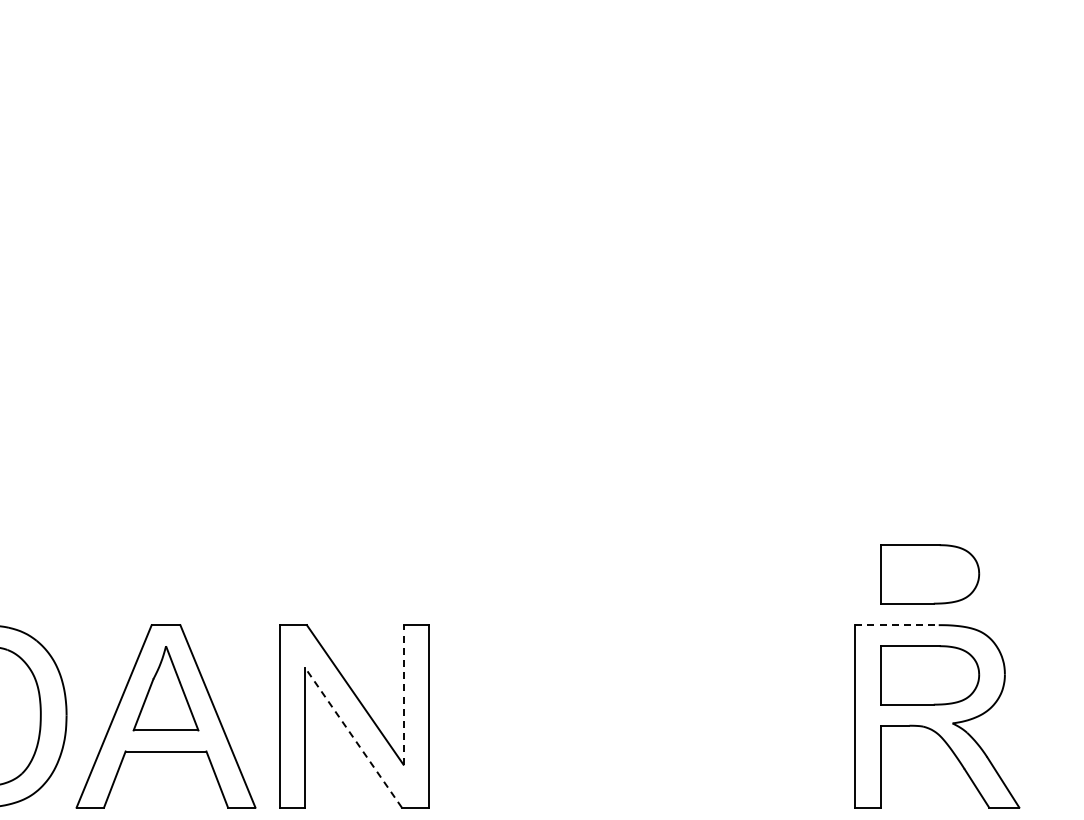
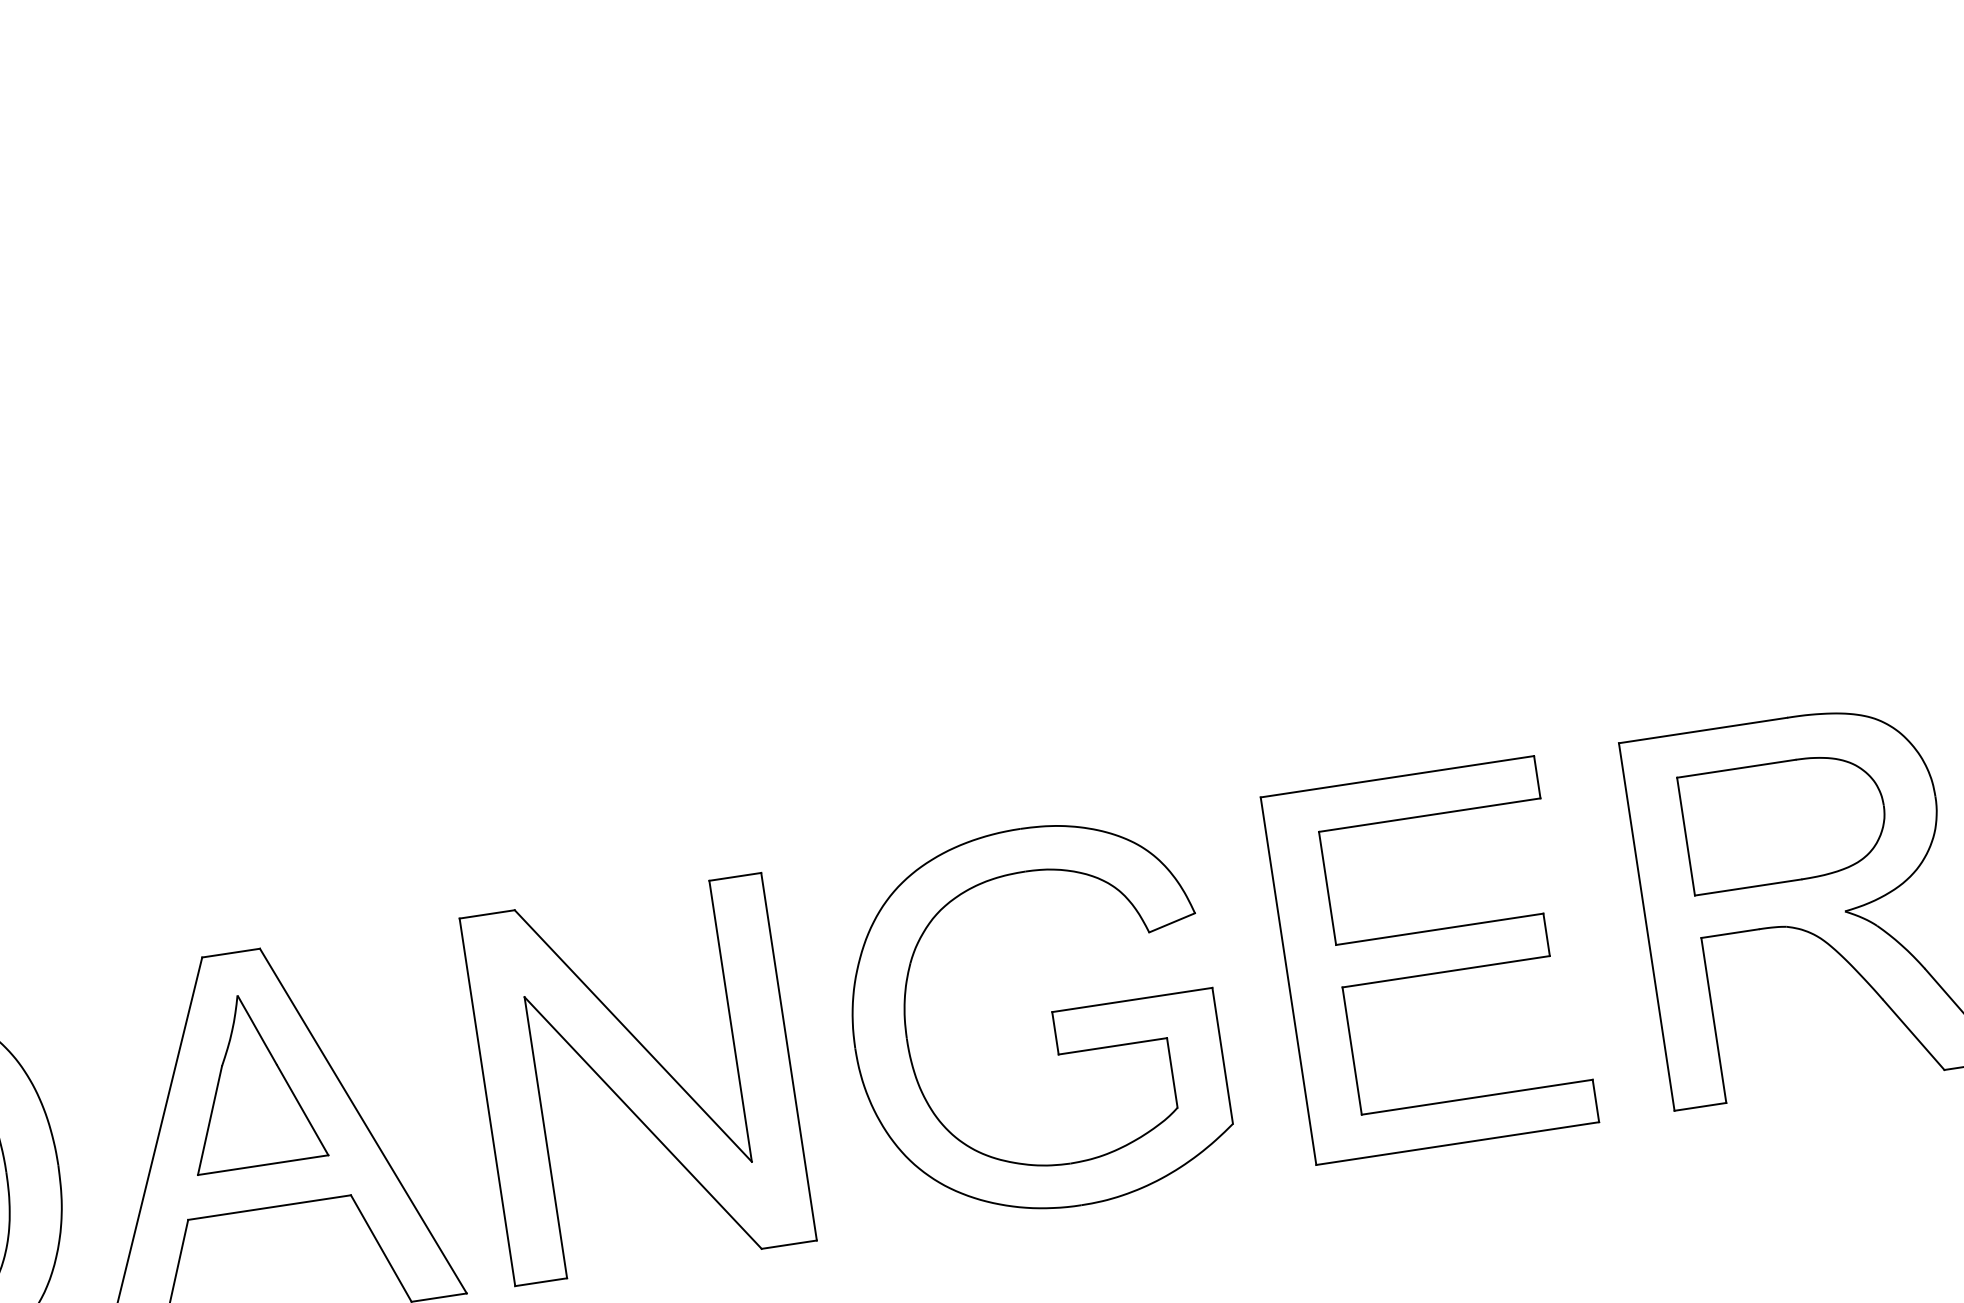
part: (930, 574) -> (1755, 618), removed
line: (896, 625) -> (1702, 731), dashed -> solid
line: (403, 694) -> (730, 1020), dashed -> solid
part: (559, 715) -> (1050, 1015), added
part: (747, 716) -> (1429, 959), added
line: (353, 737) -> (642, 1122), dashed -> solid

